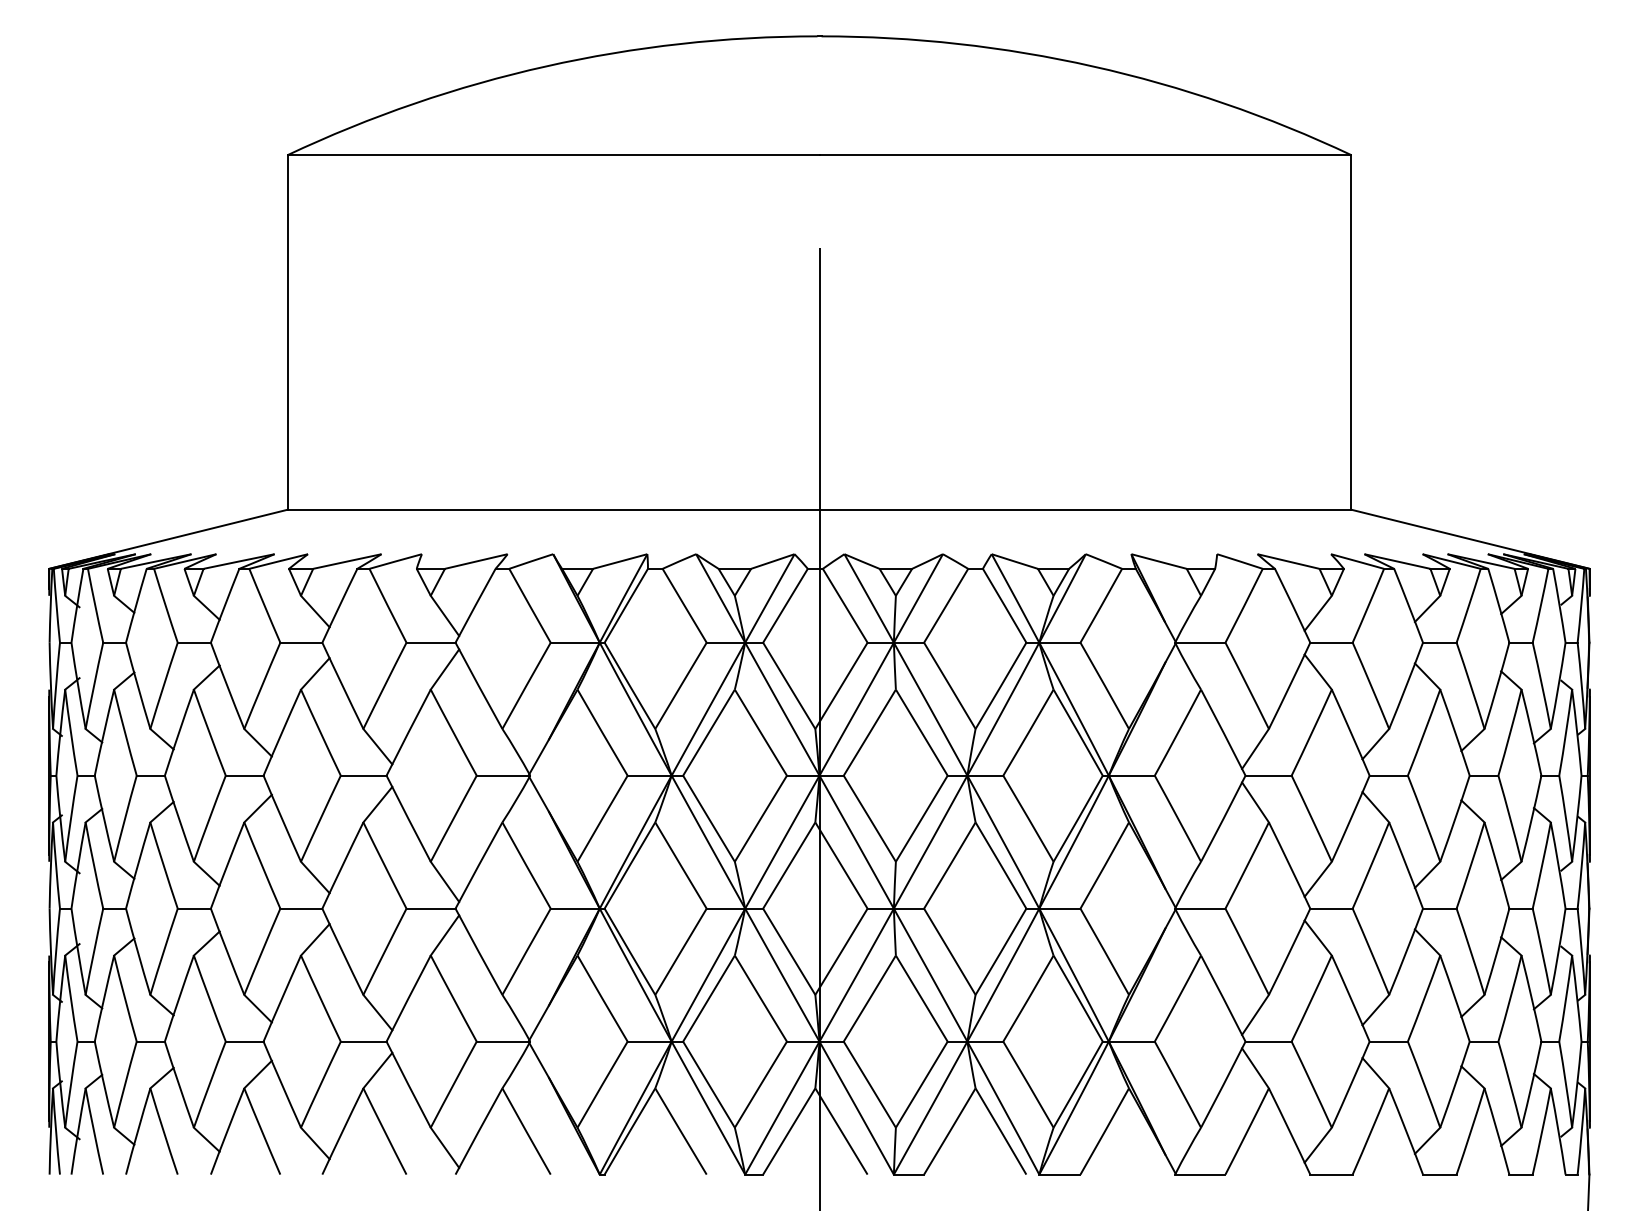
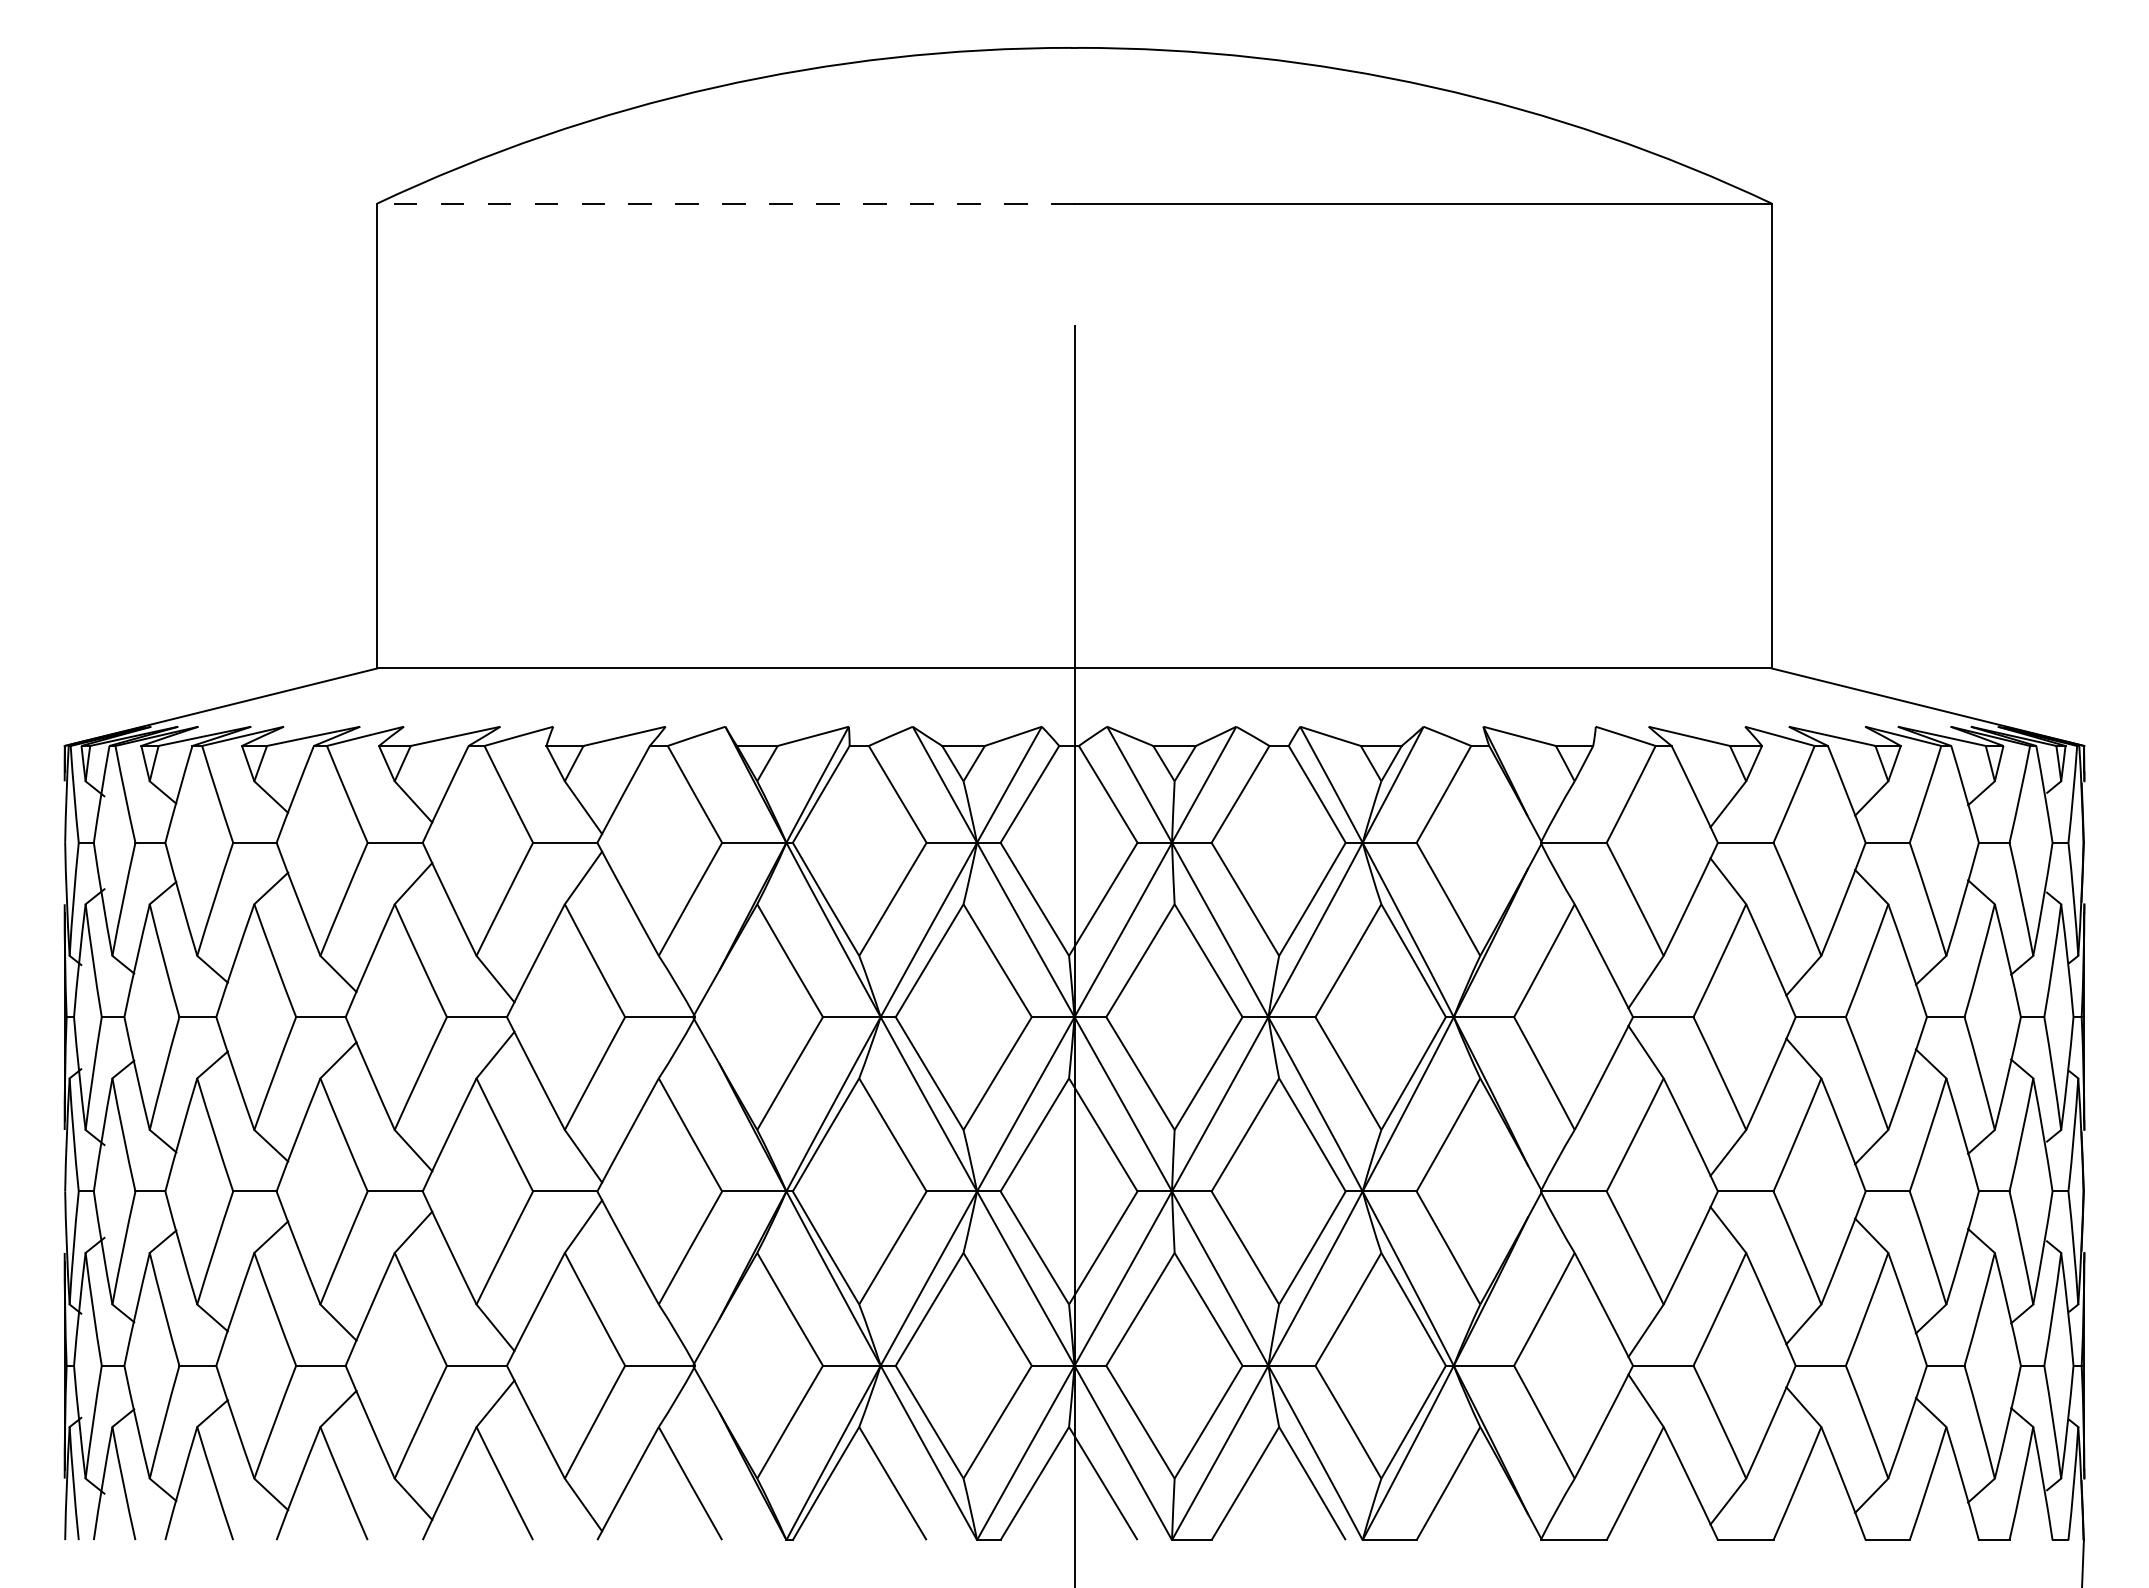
line: (553, 155) -> (725, 204), solid -> dashed

